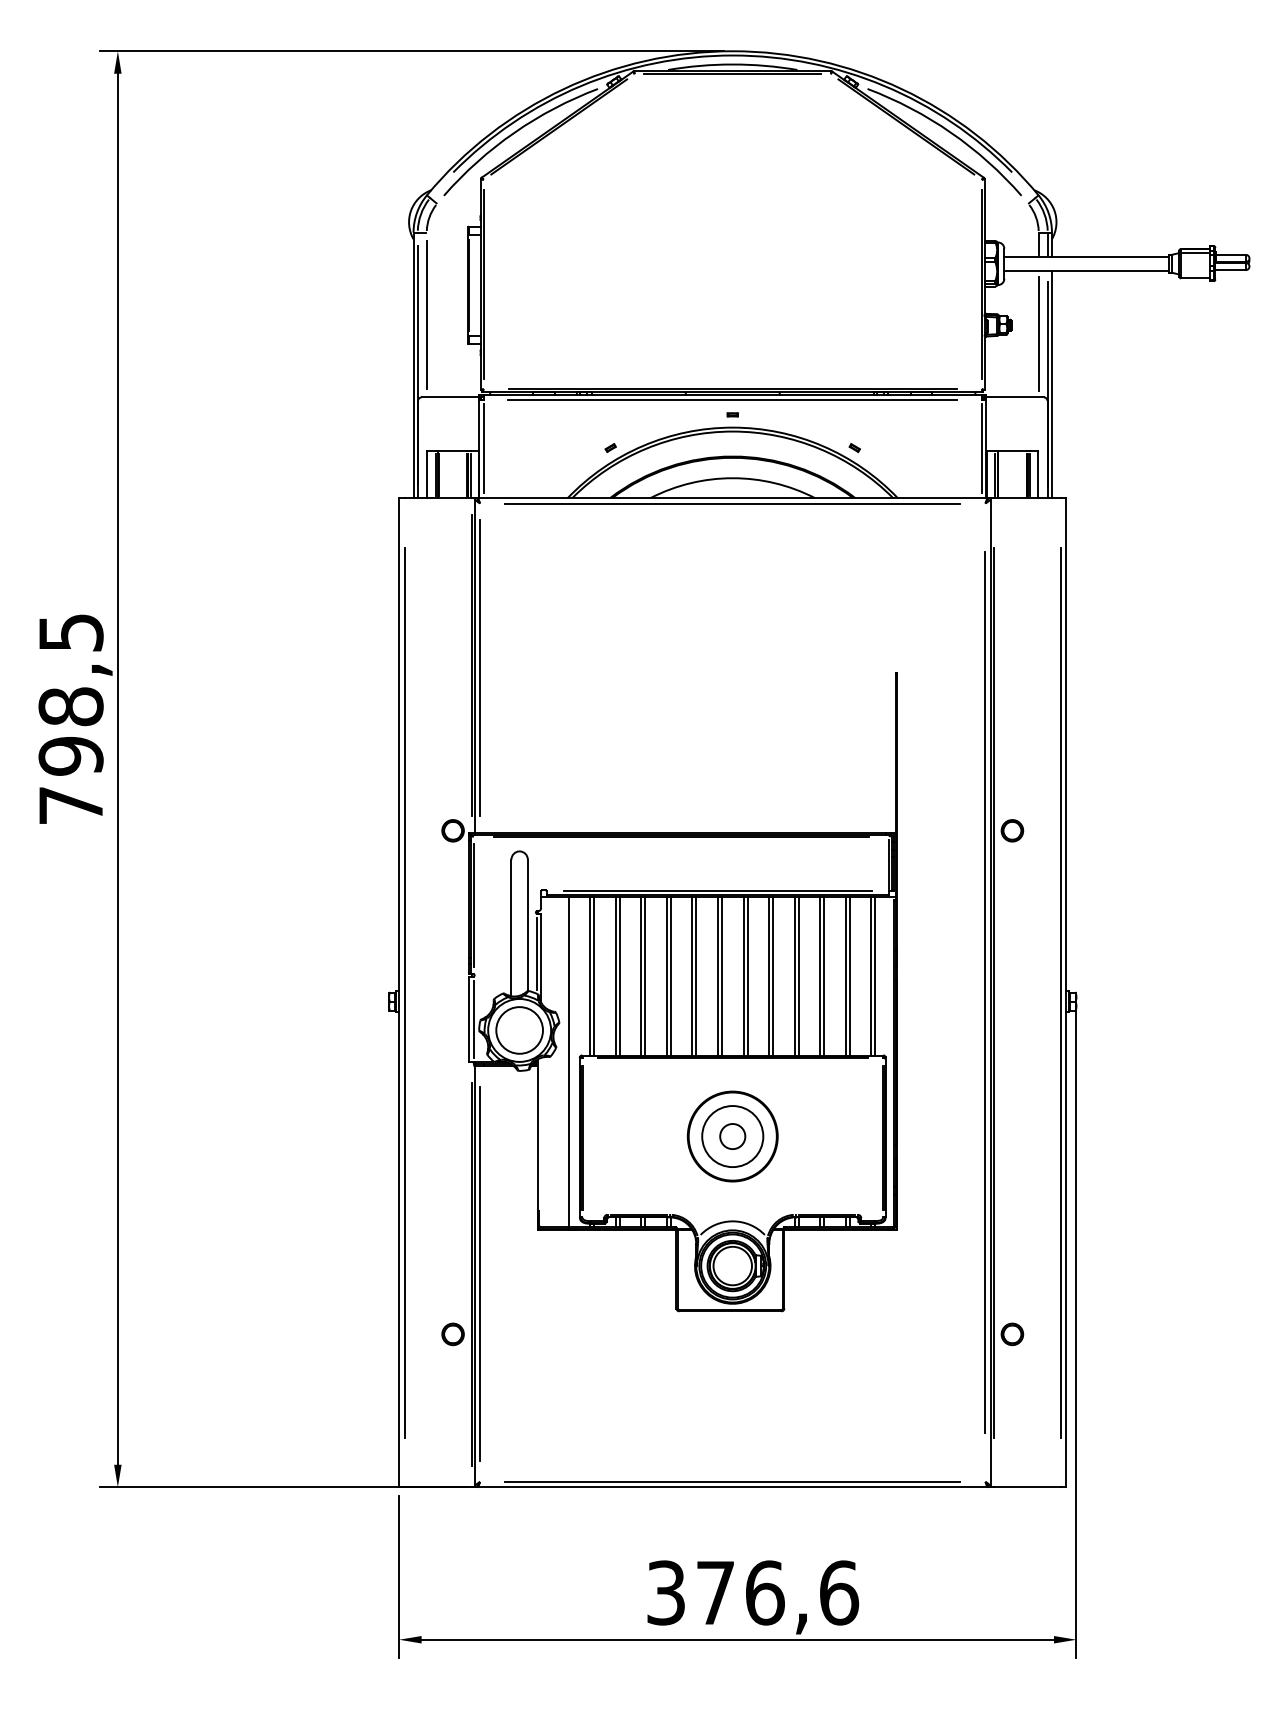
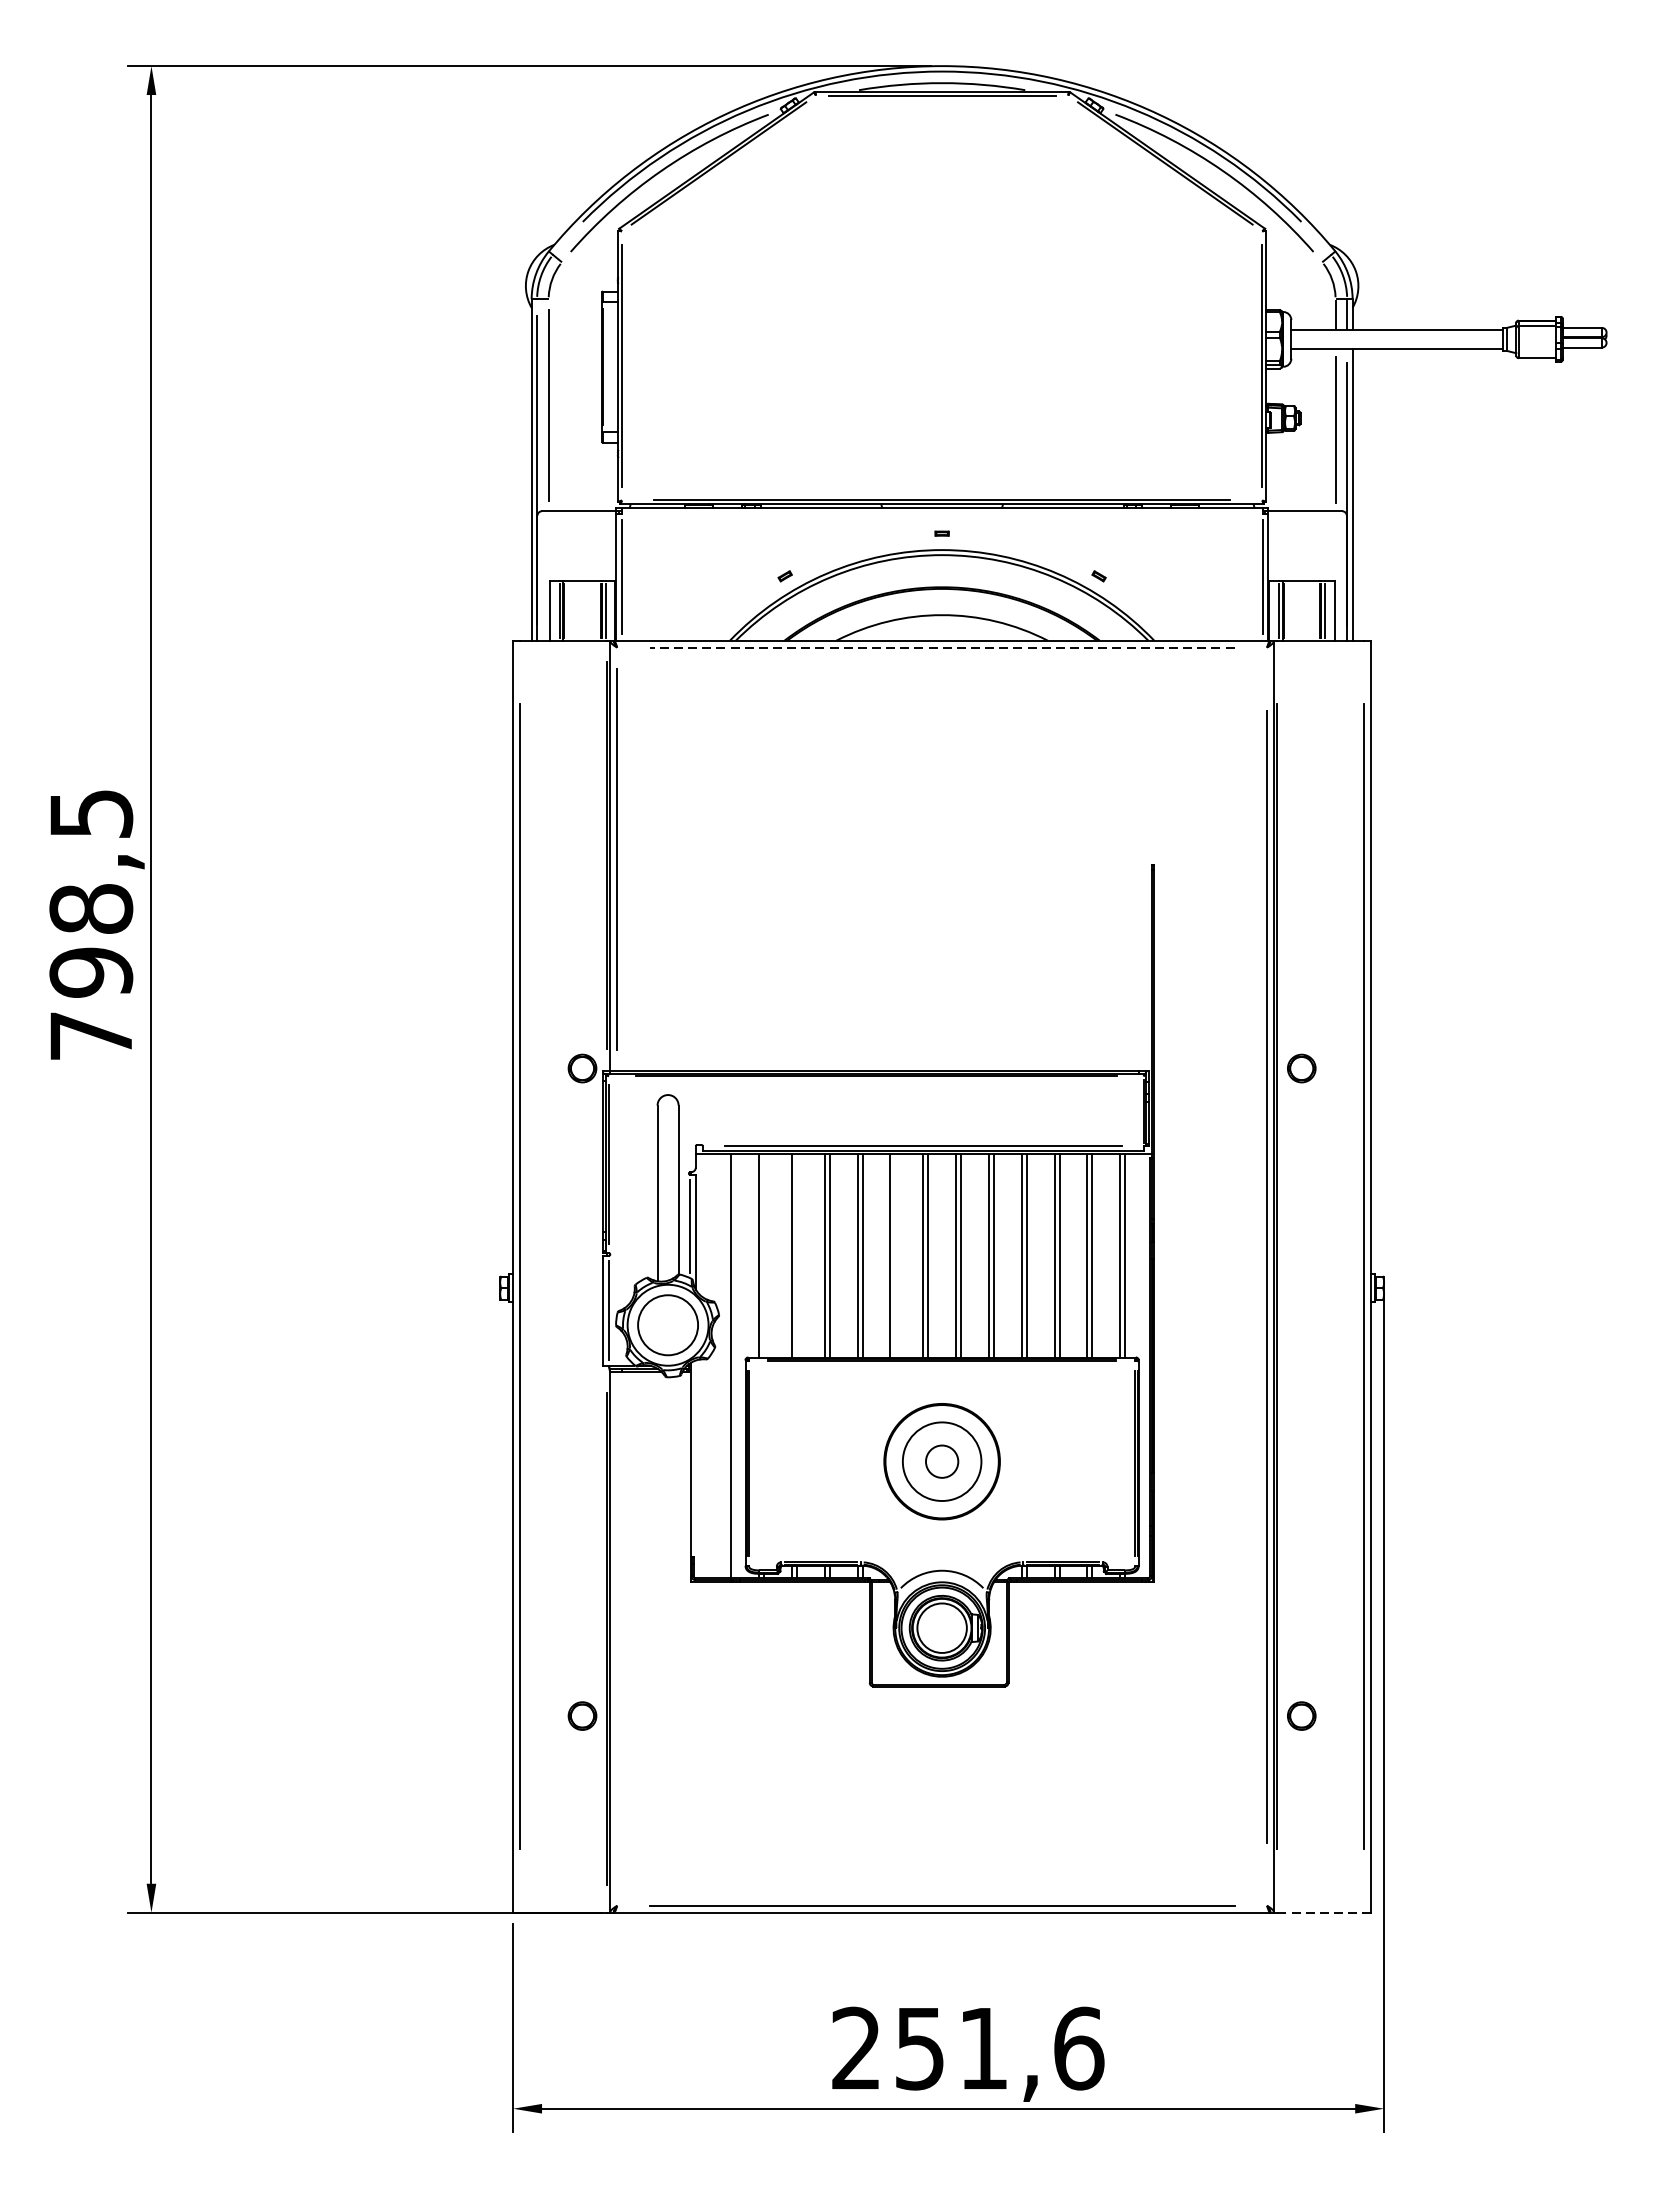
line: (732, 399) -> (941, 513), removed
line: (732, 503) -> (941, 647), solid -> dashed
line: (594, 976) -> (764, 1255), removed
line: (619, 976) -> (796, 1255), removed
line: (696, 976) -> (895, 1255), removed
line: (480, 1274) -> (617, 1639), removed
line: (1027, 1487) -> (1321, 1912), solid -> dashed
text: (715, 1592) -> (919, 2047), 376,6 -> 251,6

